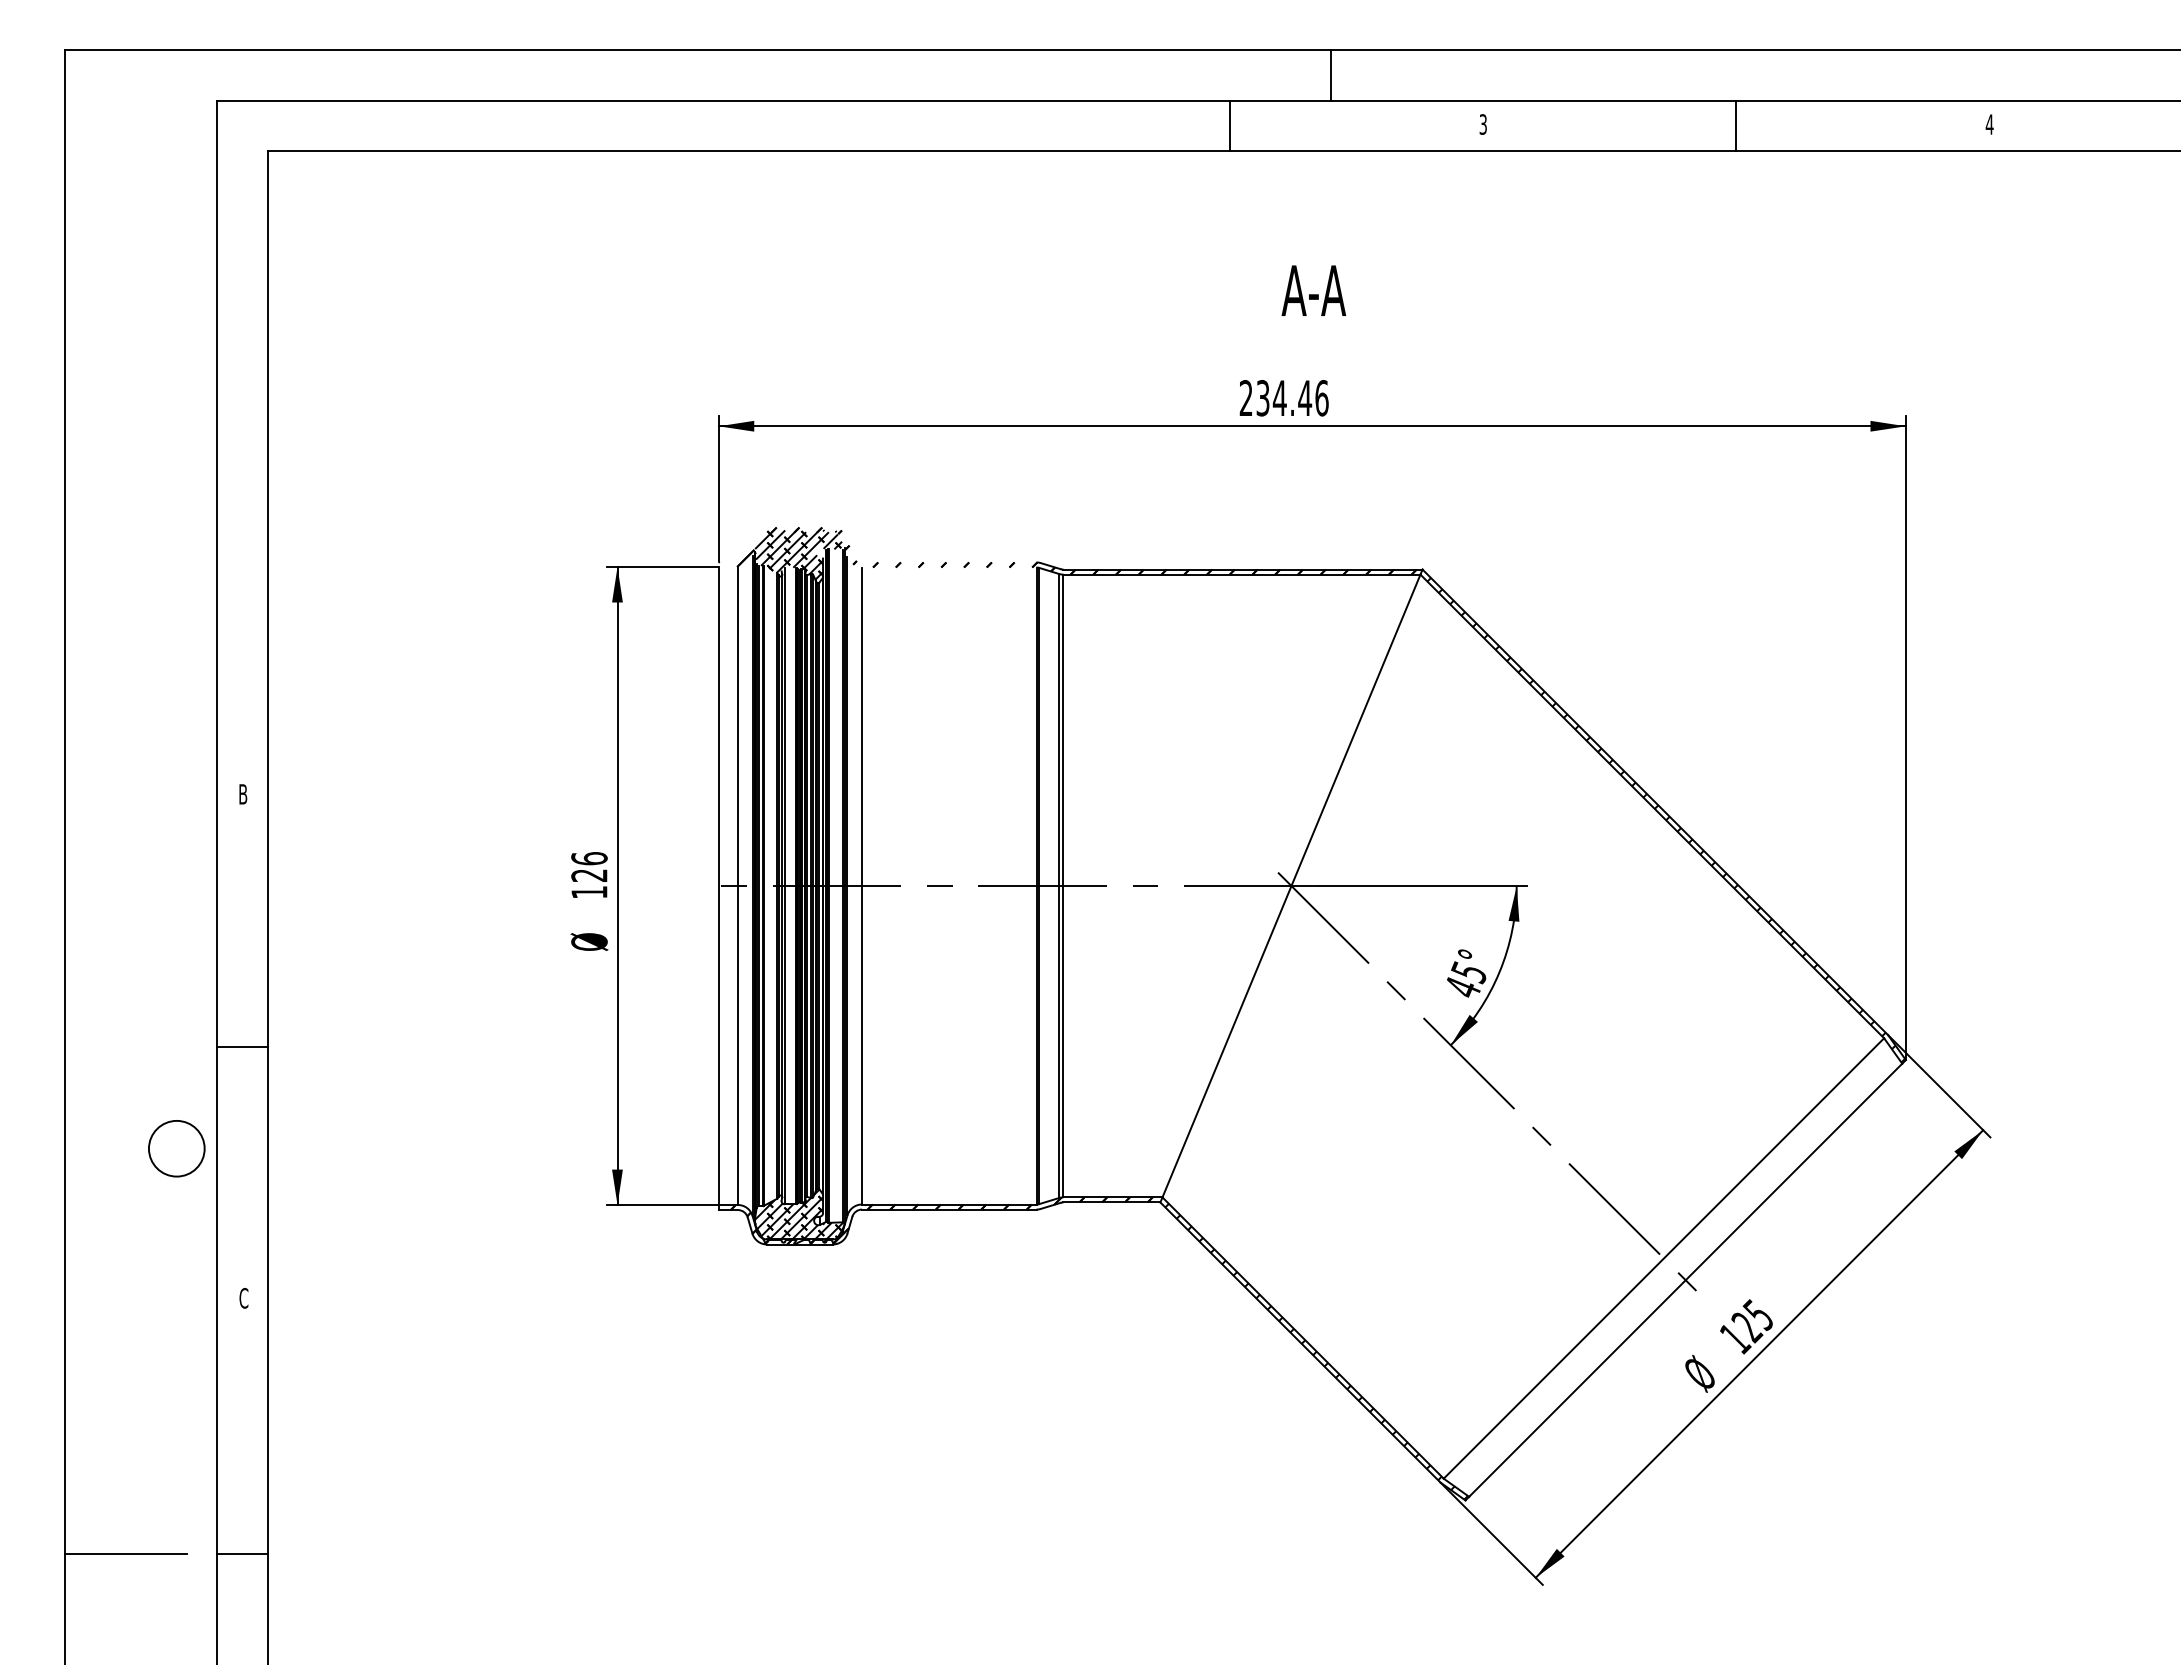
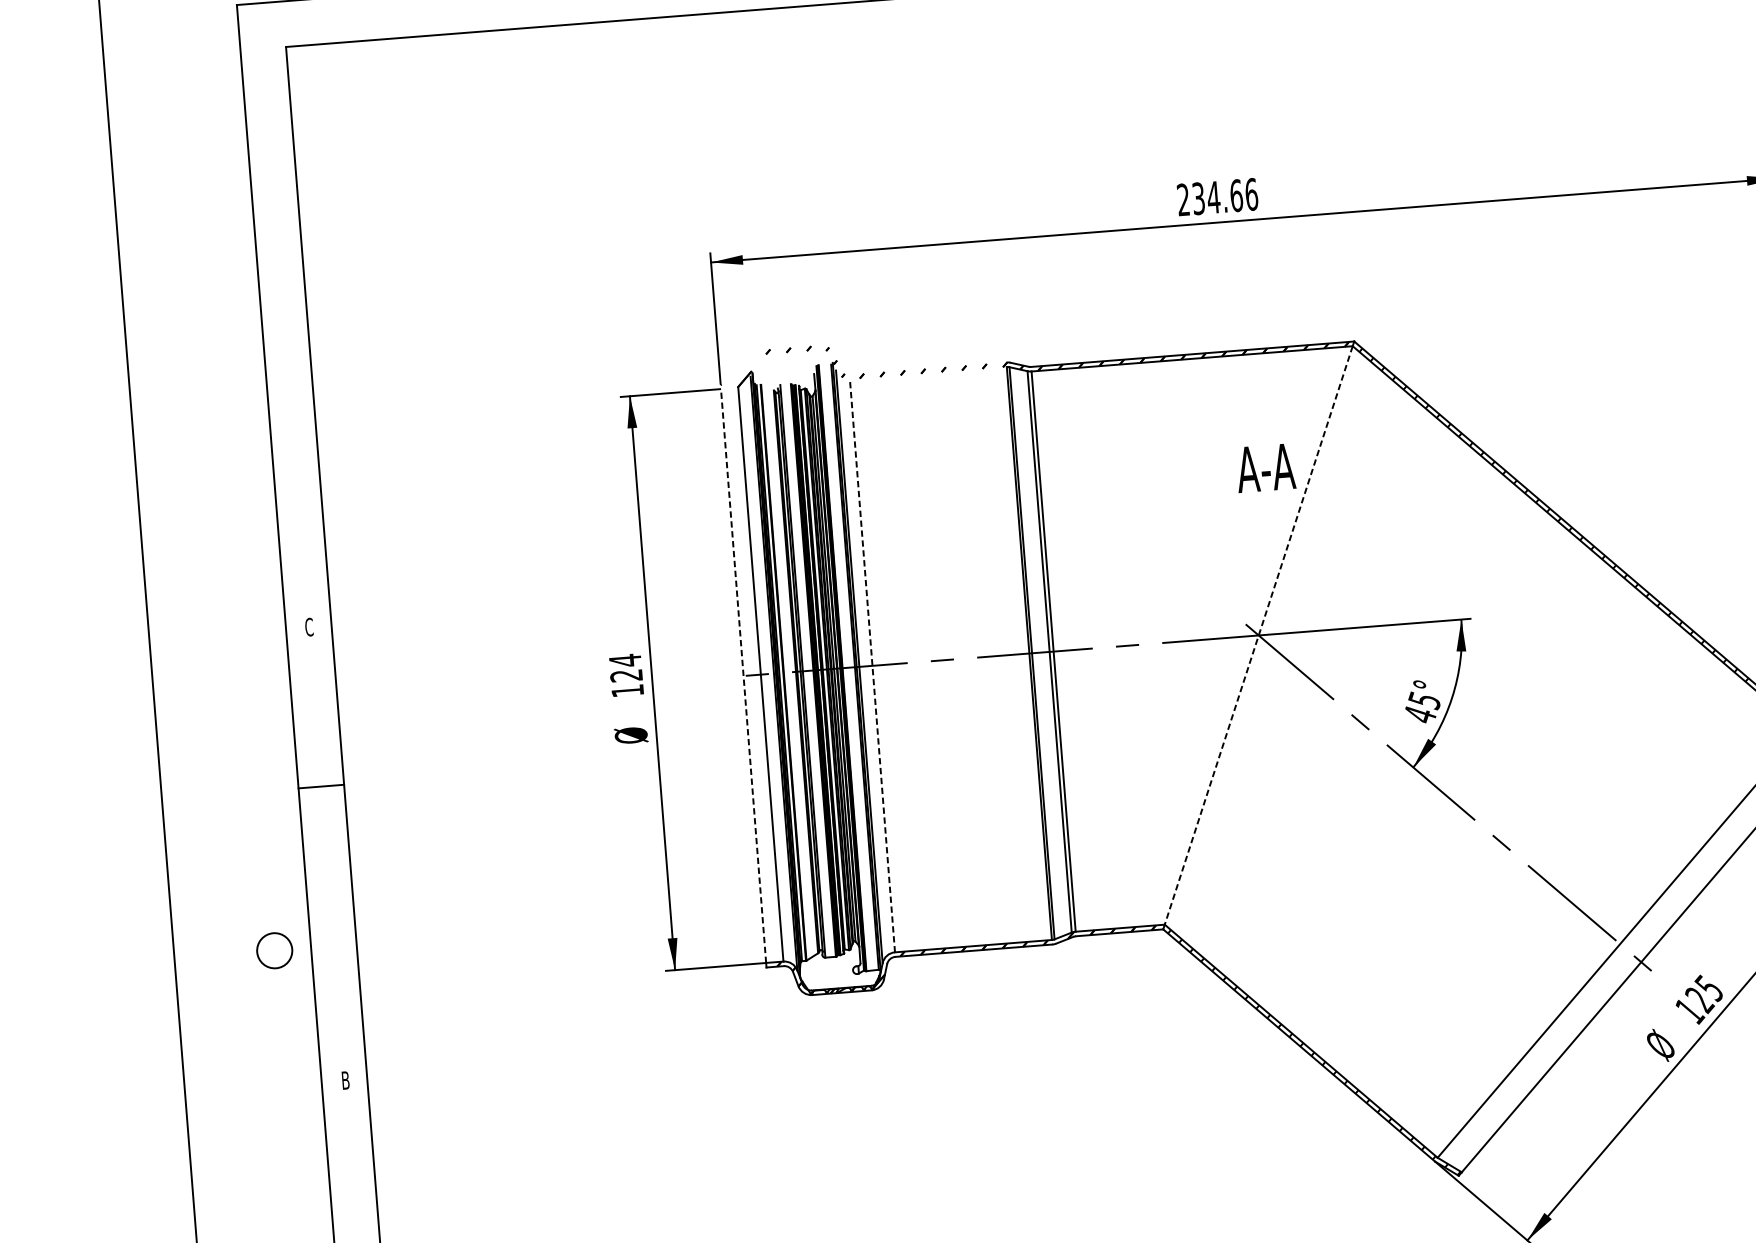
text: (1313, 290) -> (1265, 467), moved
text: (1305, 398) -> (1236, 195), 234.46 -> 234.66
hatch: (798, 556) -> (791, 373), removed
text: (242, 794) -> (308, 627), B -> C
text: (589, 858) -> (625, 660), 126 -> 124
line: (862, 885) -> (872, 665), solid -> dashed
line: (718, 886) -> (743, 676), solid -> dashed
line: (1291, 886) -> (1258, 635), solid -> dashed
line: (242, 1047) -> (321, 786), moved
circle: (176, 1148) -> (274, 950), size x0.7
hatch: (798, 1215) -> (838, 966), removed
text: (243, 1298) -> (345, 1080), C -> B

